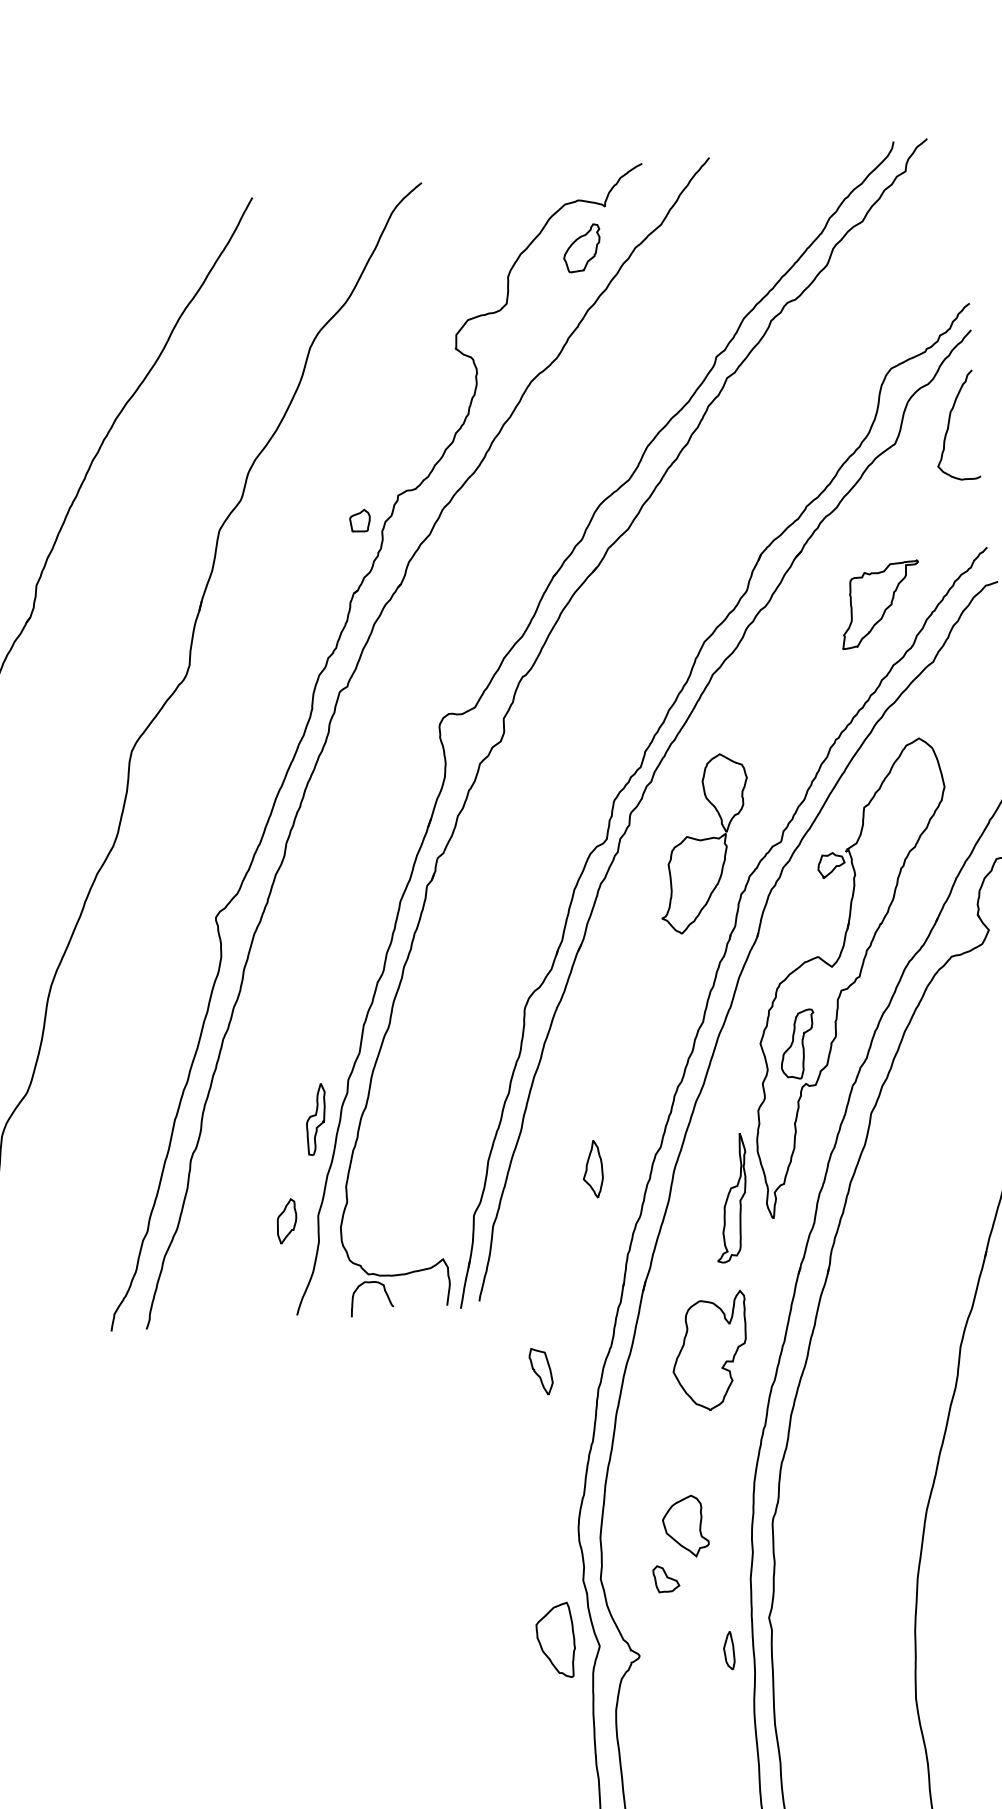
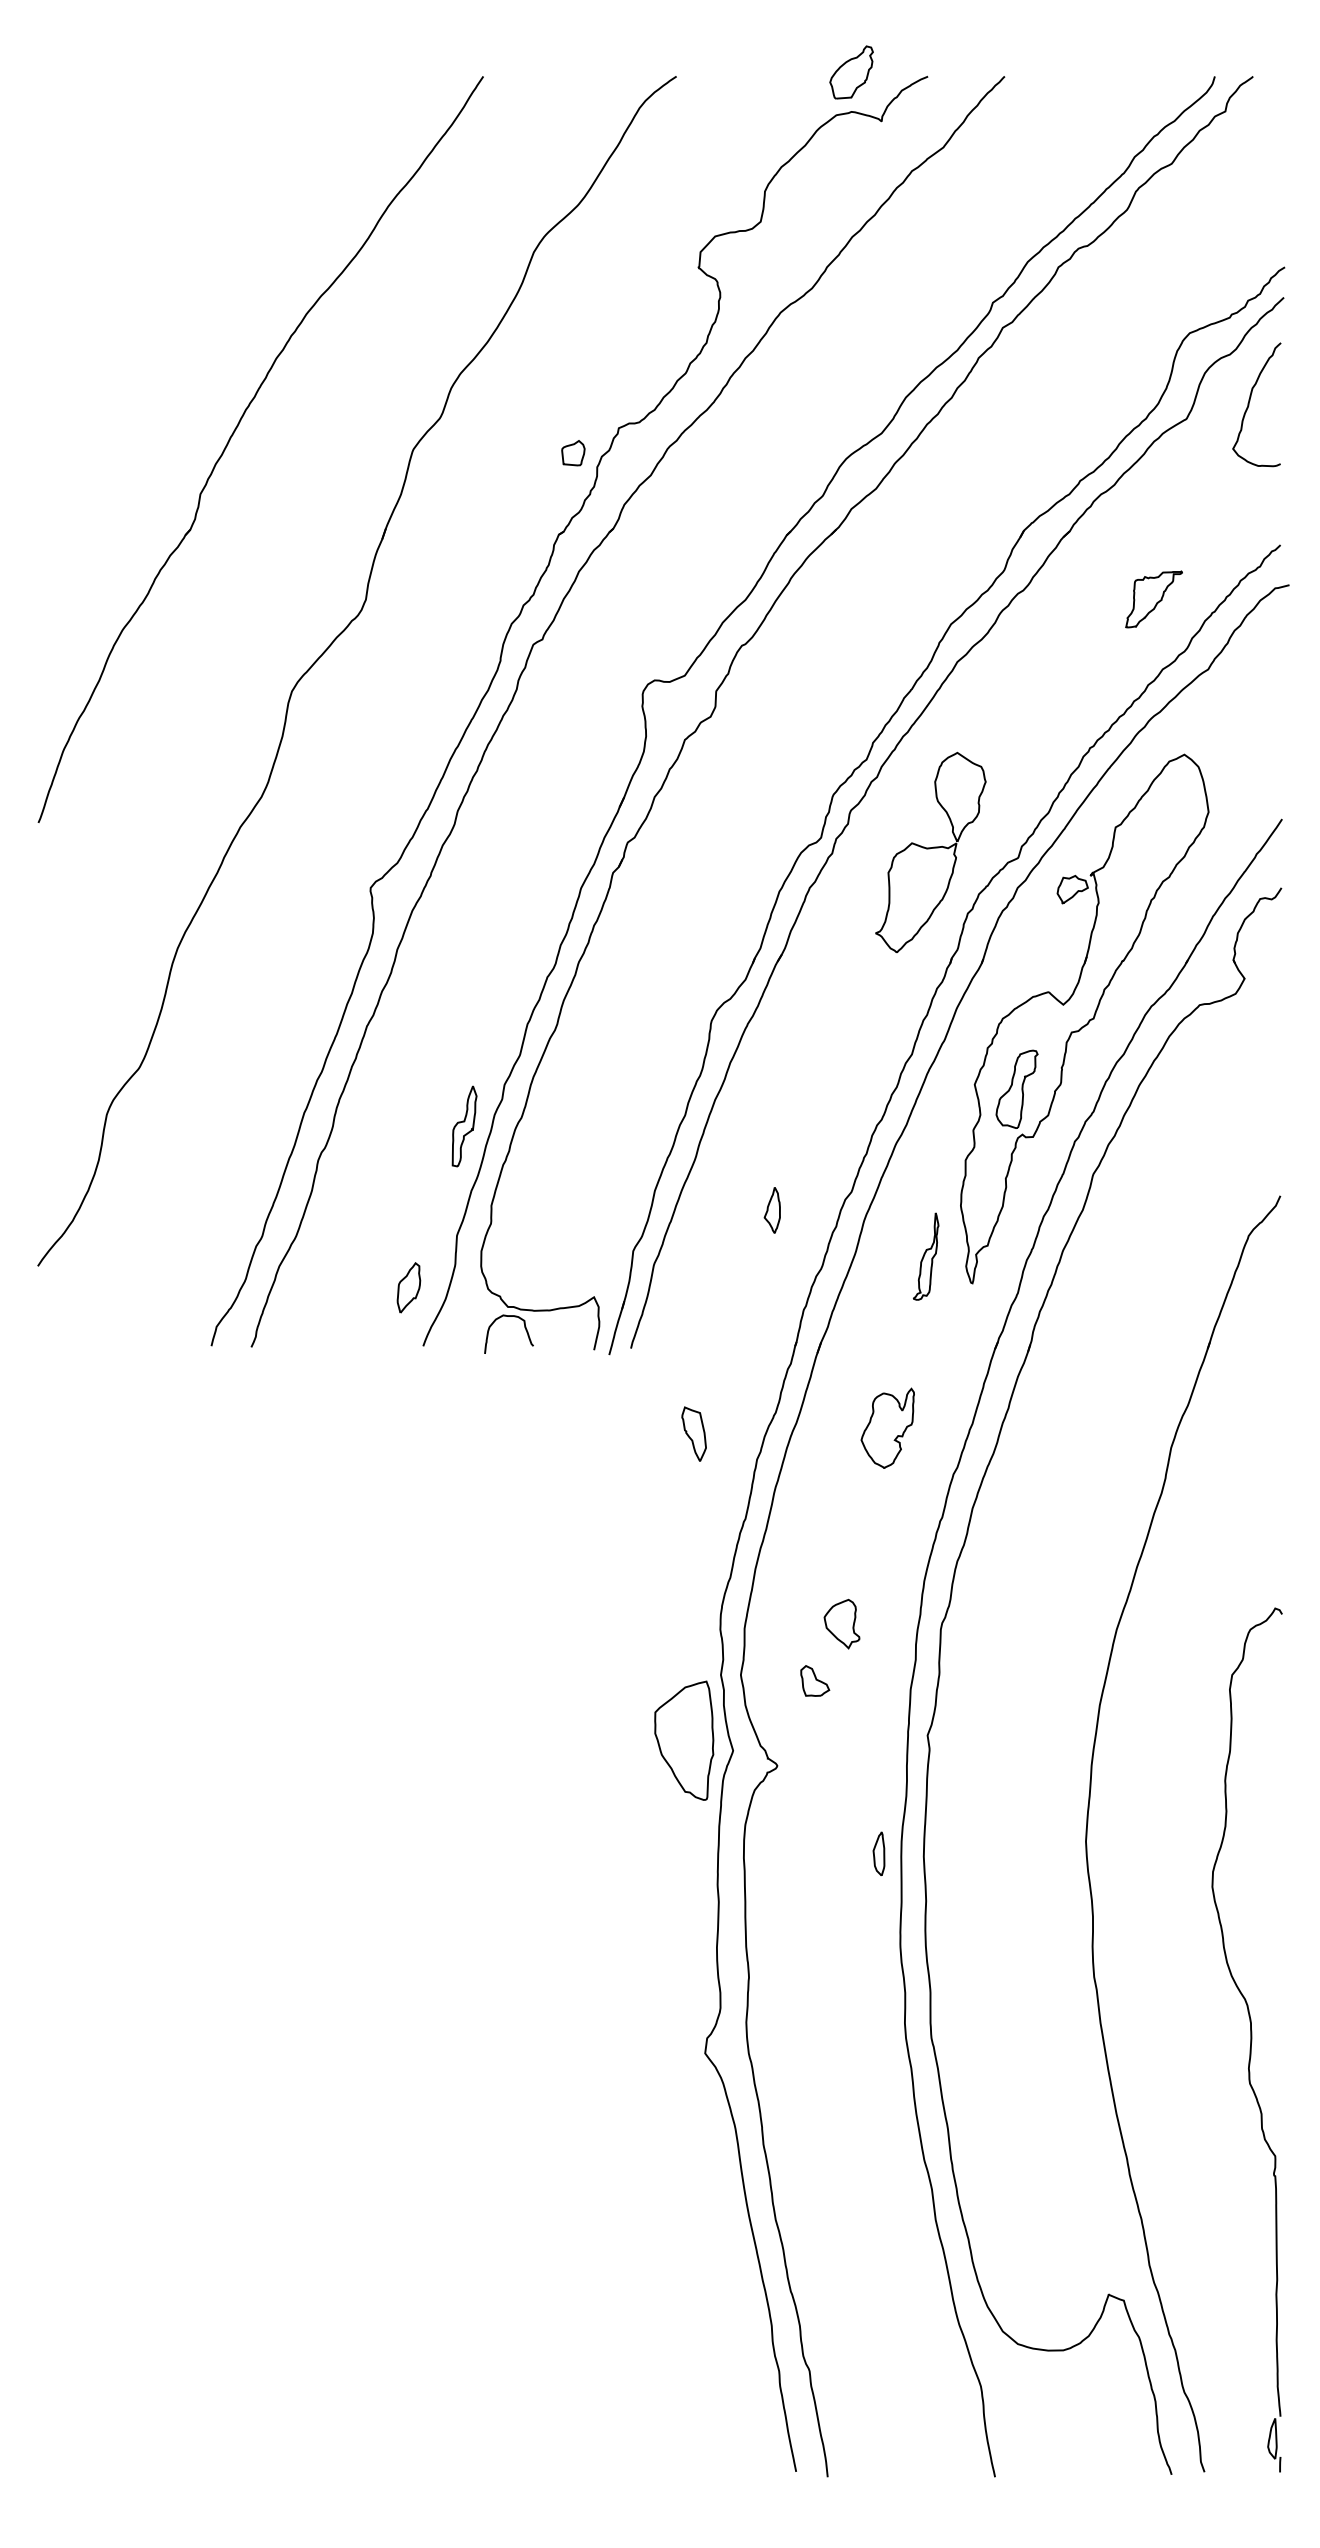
part: (582, 248) -> (851, 72), moved
part: (879, 604) -> (1153, 599), size x0.6
part: (592, 1169) -> (772, 1210), size x0.7
part: (730, 1198) -> (925, 1256), size x0.6
part: (286, 1221) -> (408, 1287), moved
part: (710, 1351) -> (887, 1428), size x0.6
part: (684, 1526) -> (841, 1623), size x0.7
part: (555, 1640) -> (683, 1740), size x1.4
part: (728, 1650) -> (878, 1853), moved

